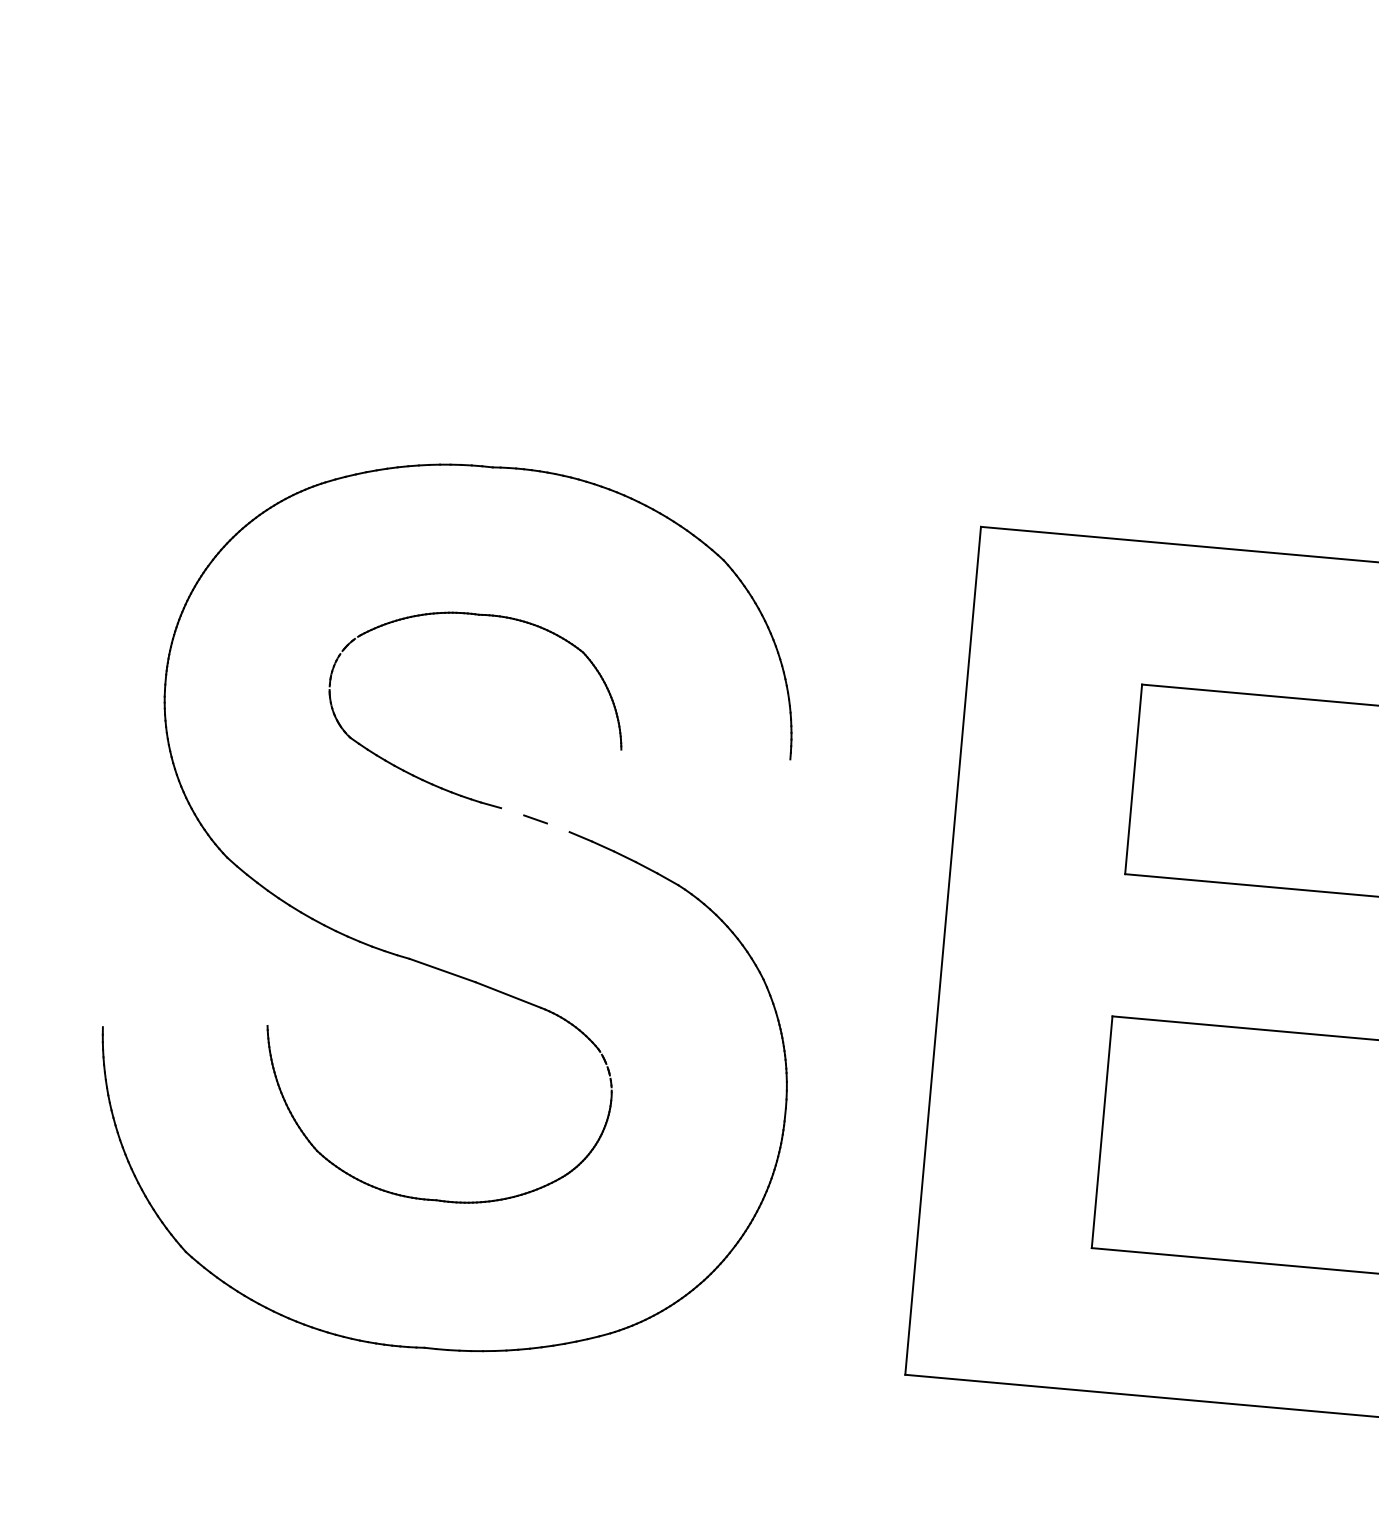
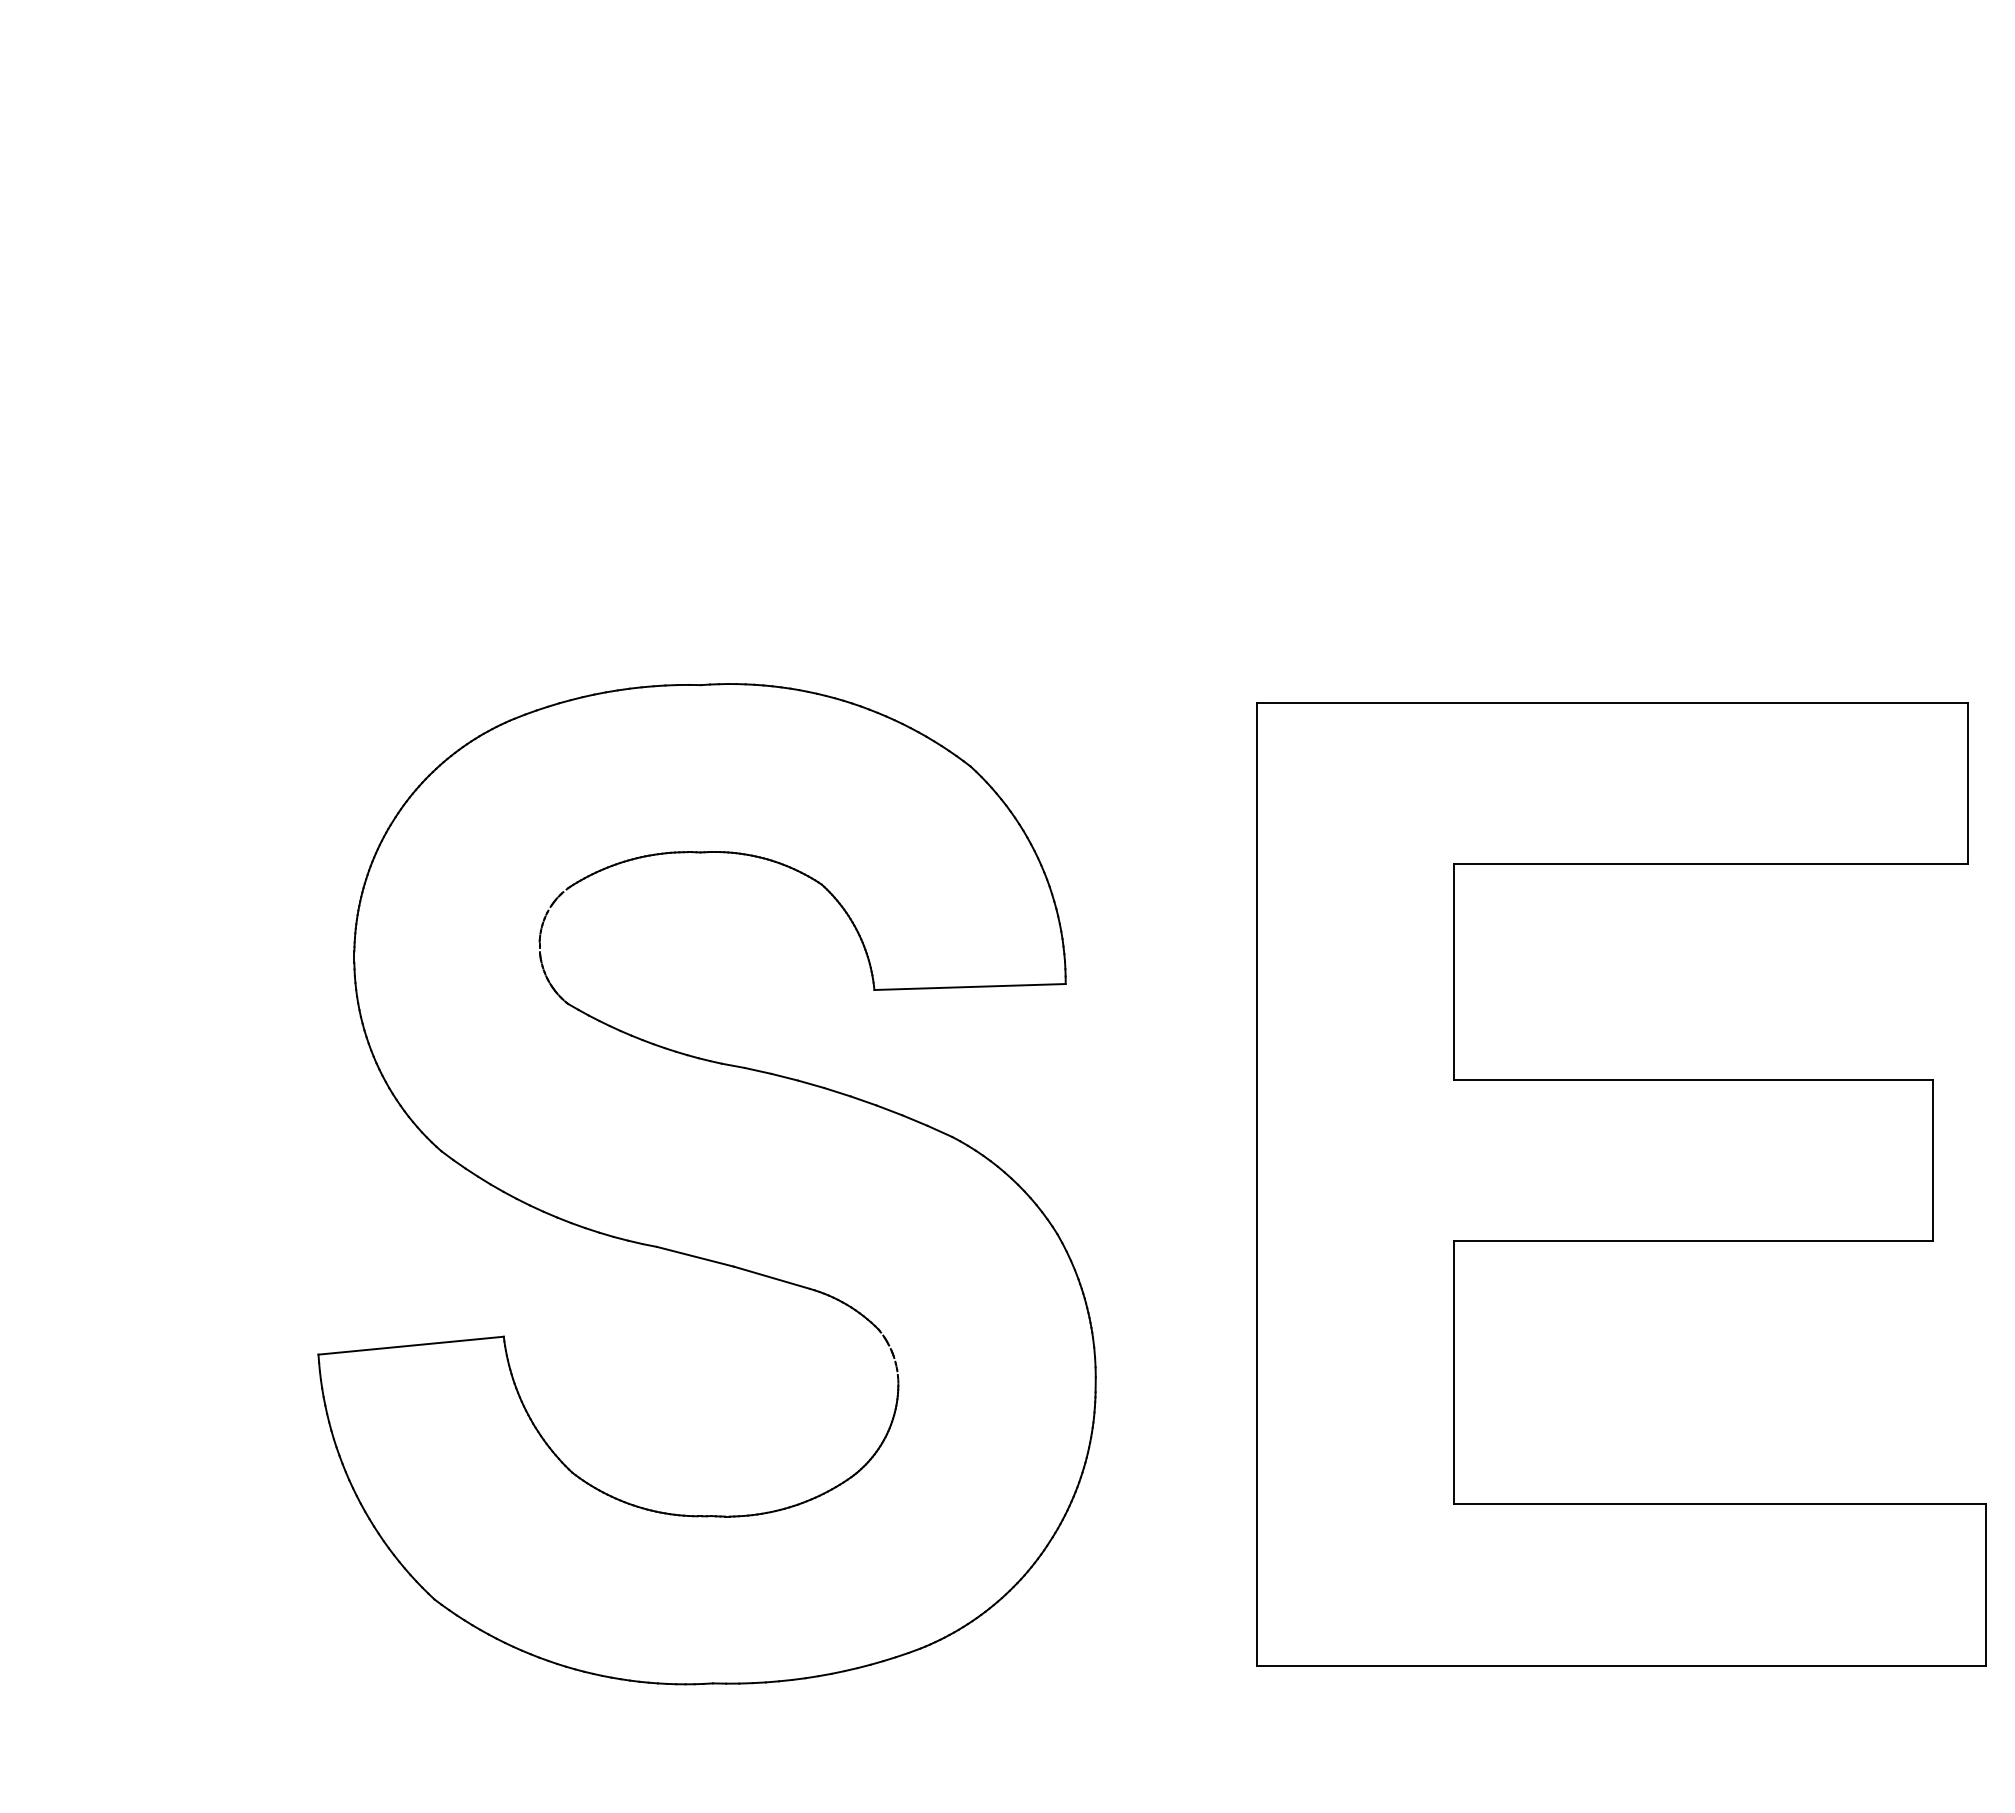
line: (705, 754) -> (969, 987), added
line: (512, 811) -> (757, 1070), added
line: (558, 827) -> (811, 1084), added
line: (184, 1026) -> (410, 1345), added

